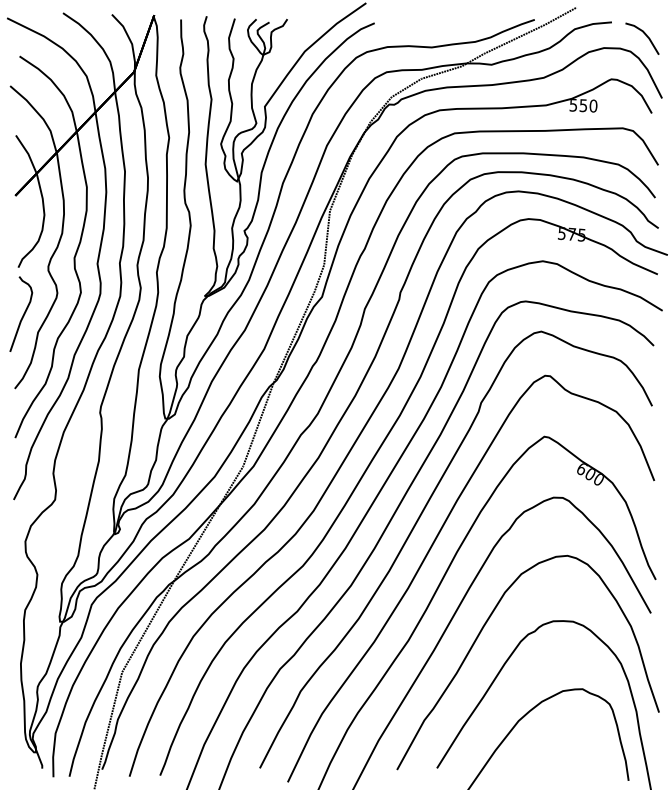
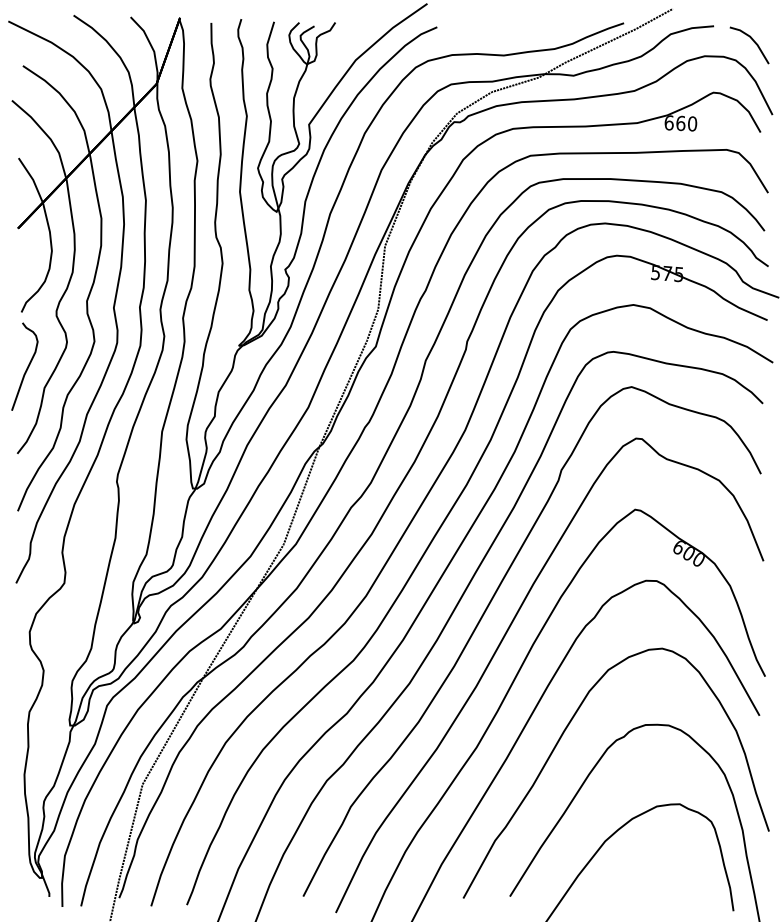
text: (578, 105) -> (674, 123), 550 -> 660

